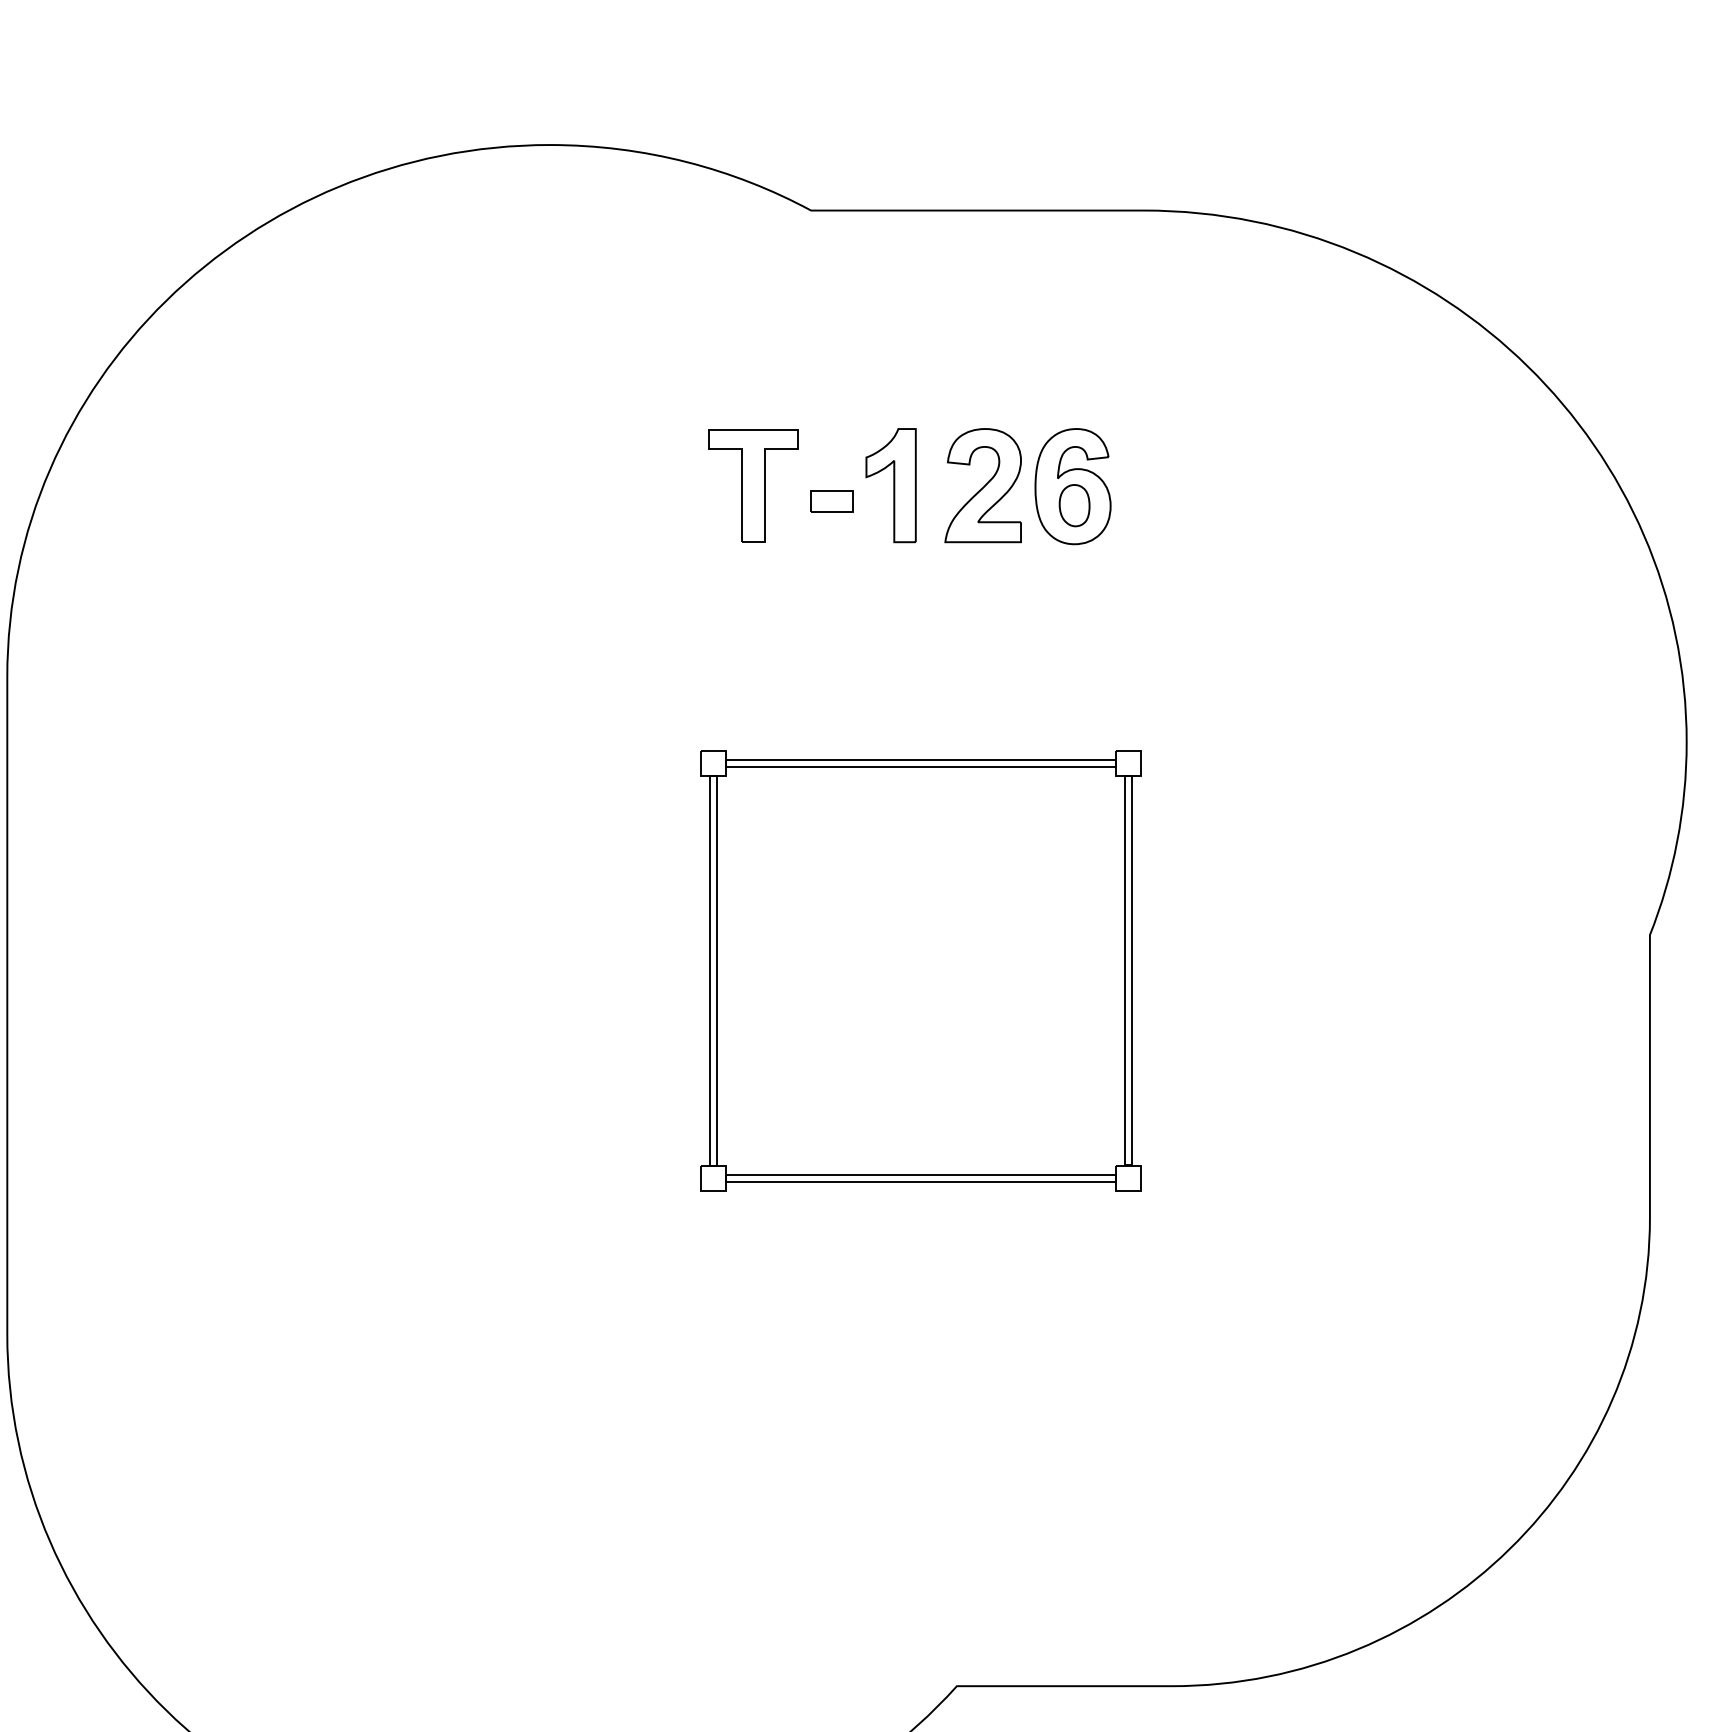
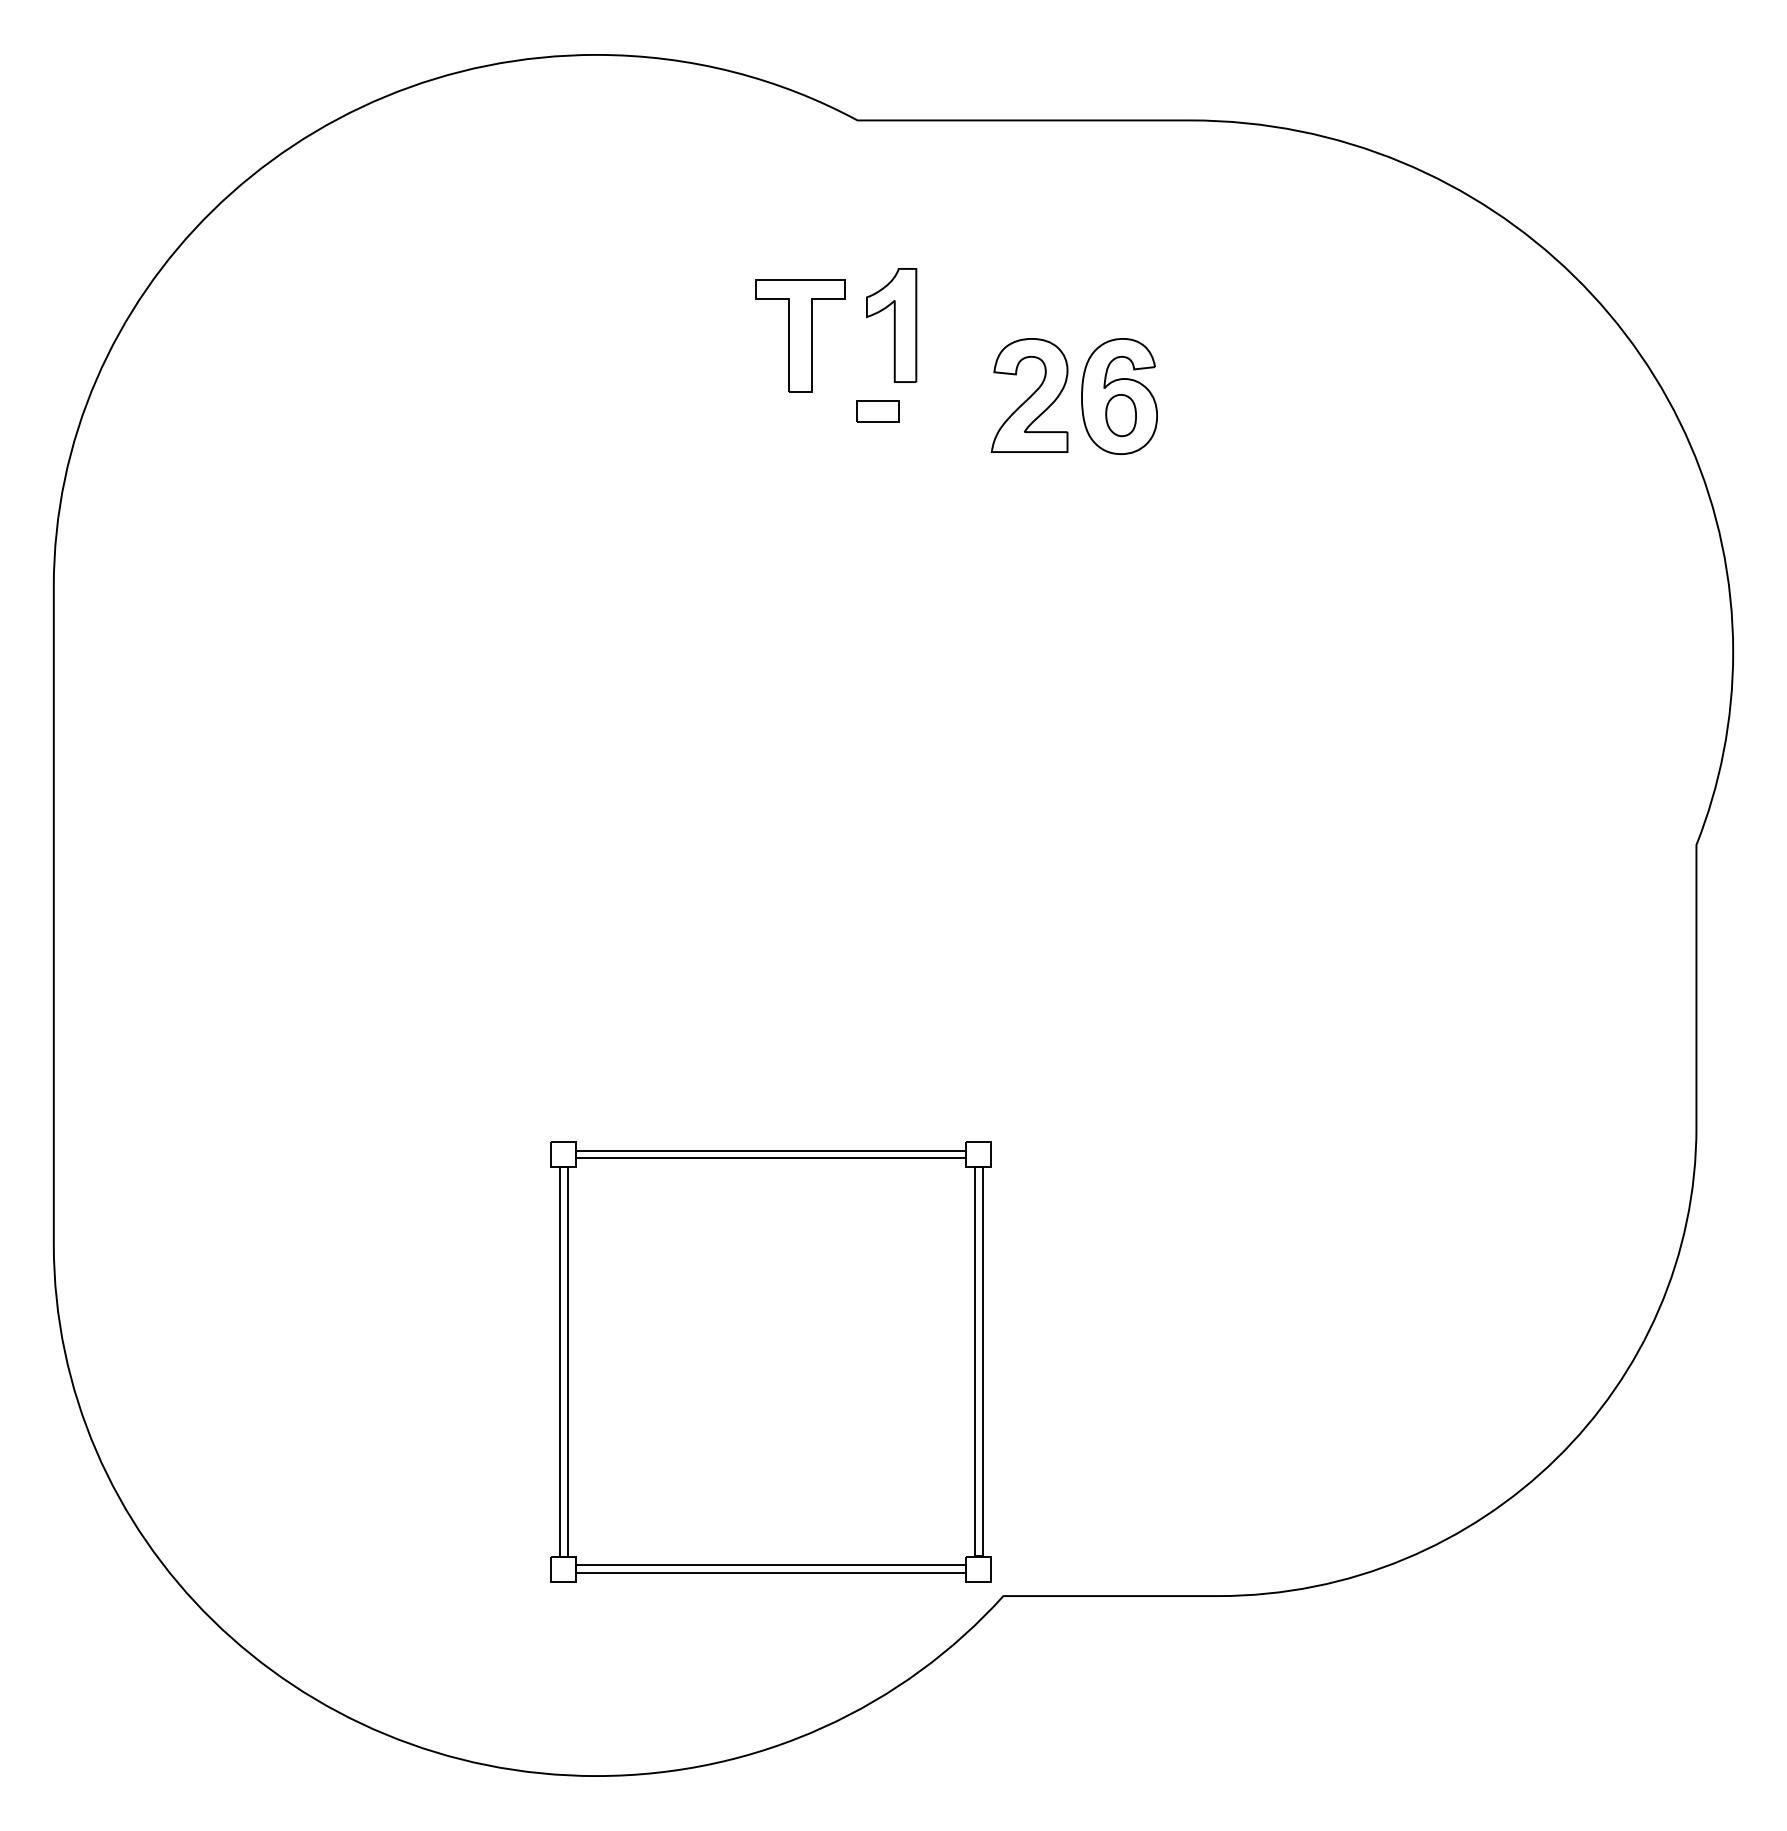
part: (754, 485) -> (800, 335), moved
part: (891, 485) -> (891, 325), moved
part: (920, 970) -> (770, 1361), moved

